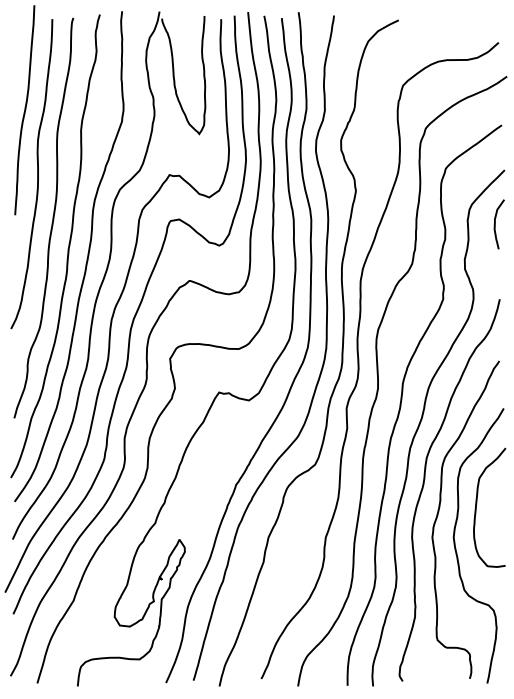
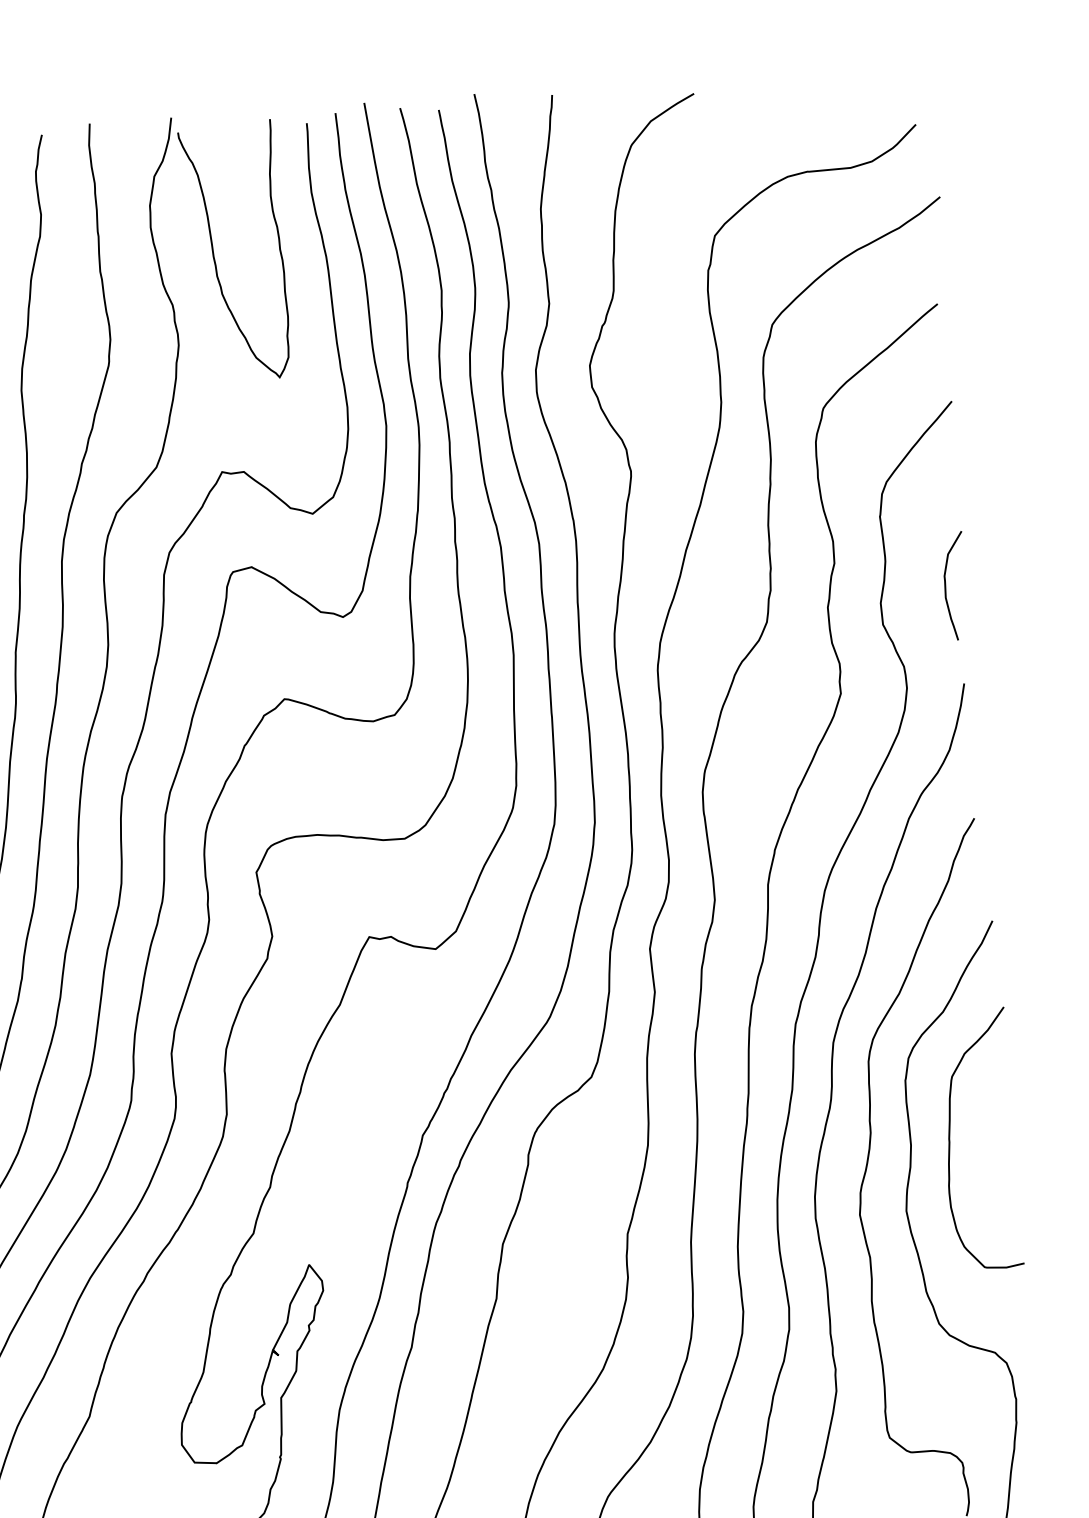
curve: (495, 224) -> (946, 586), moved

